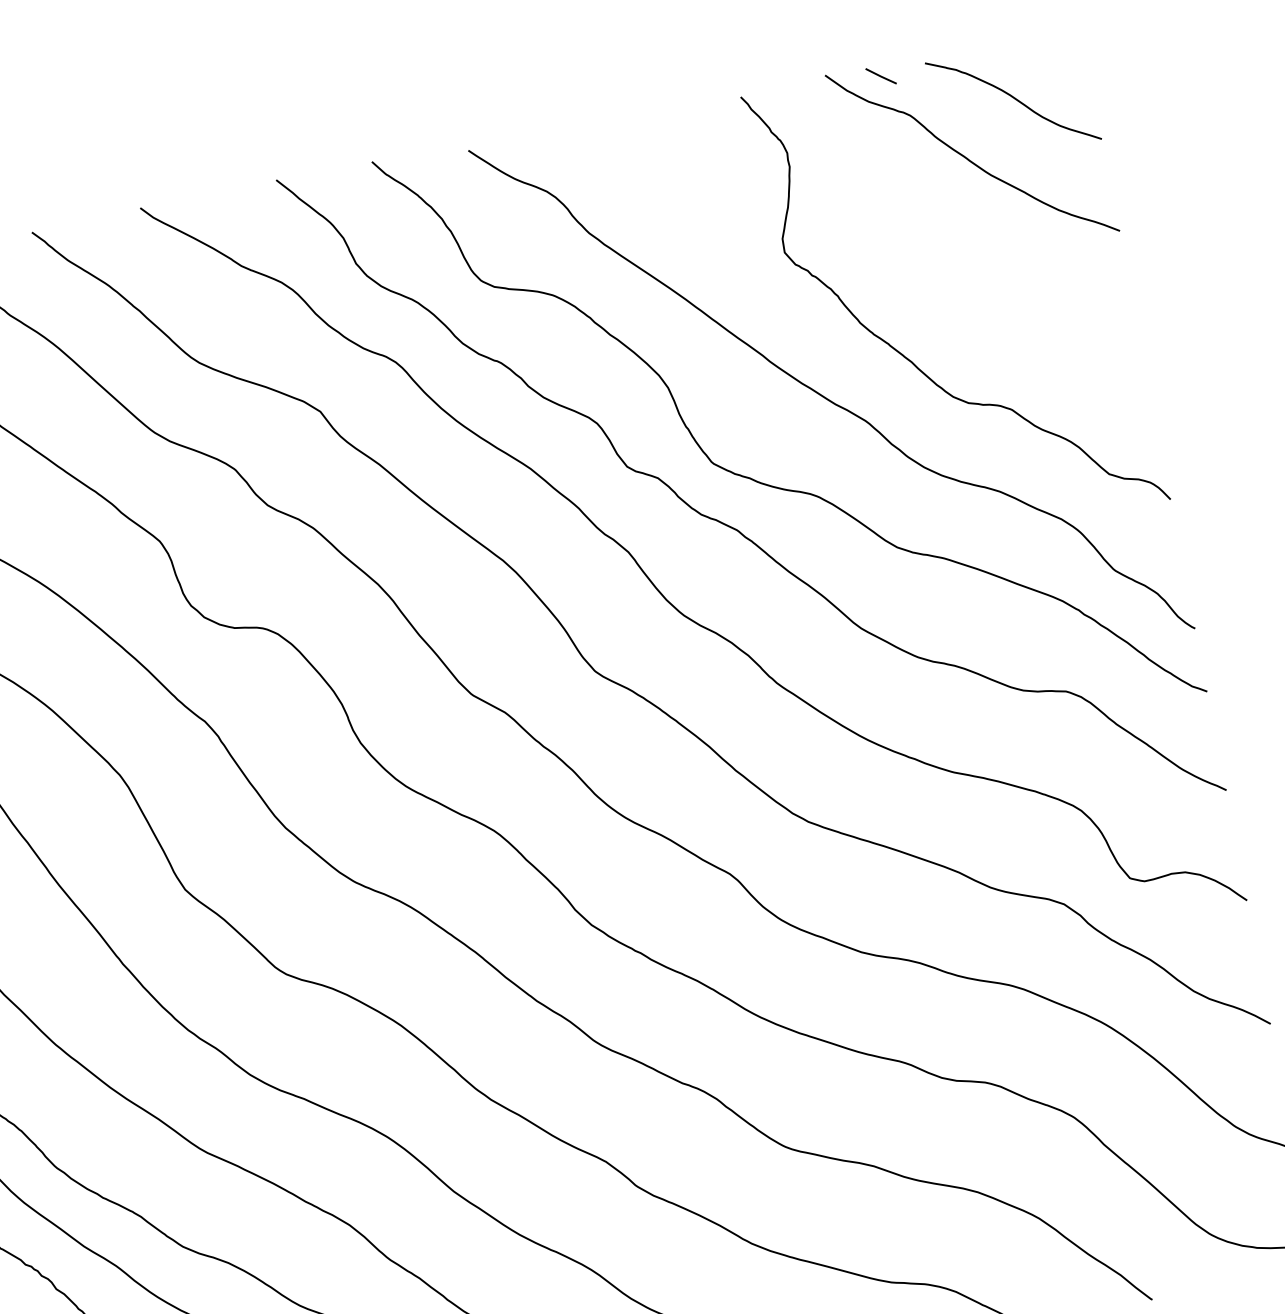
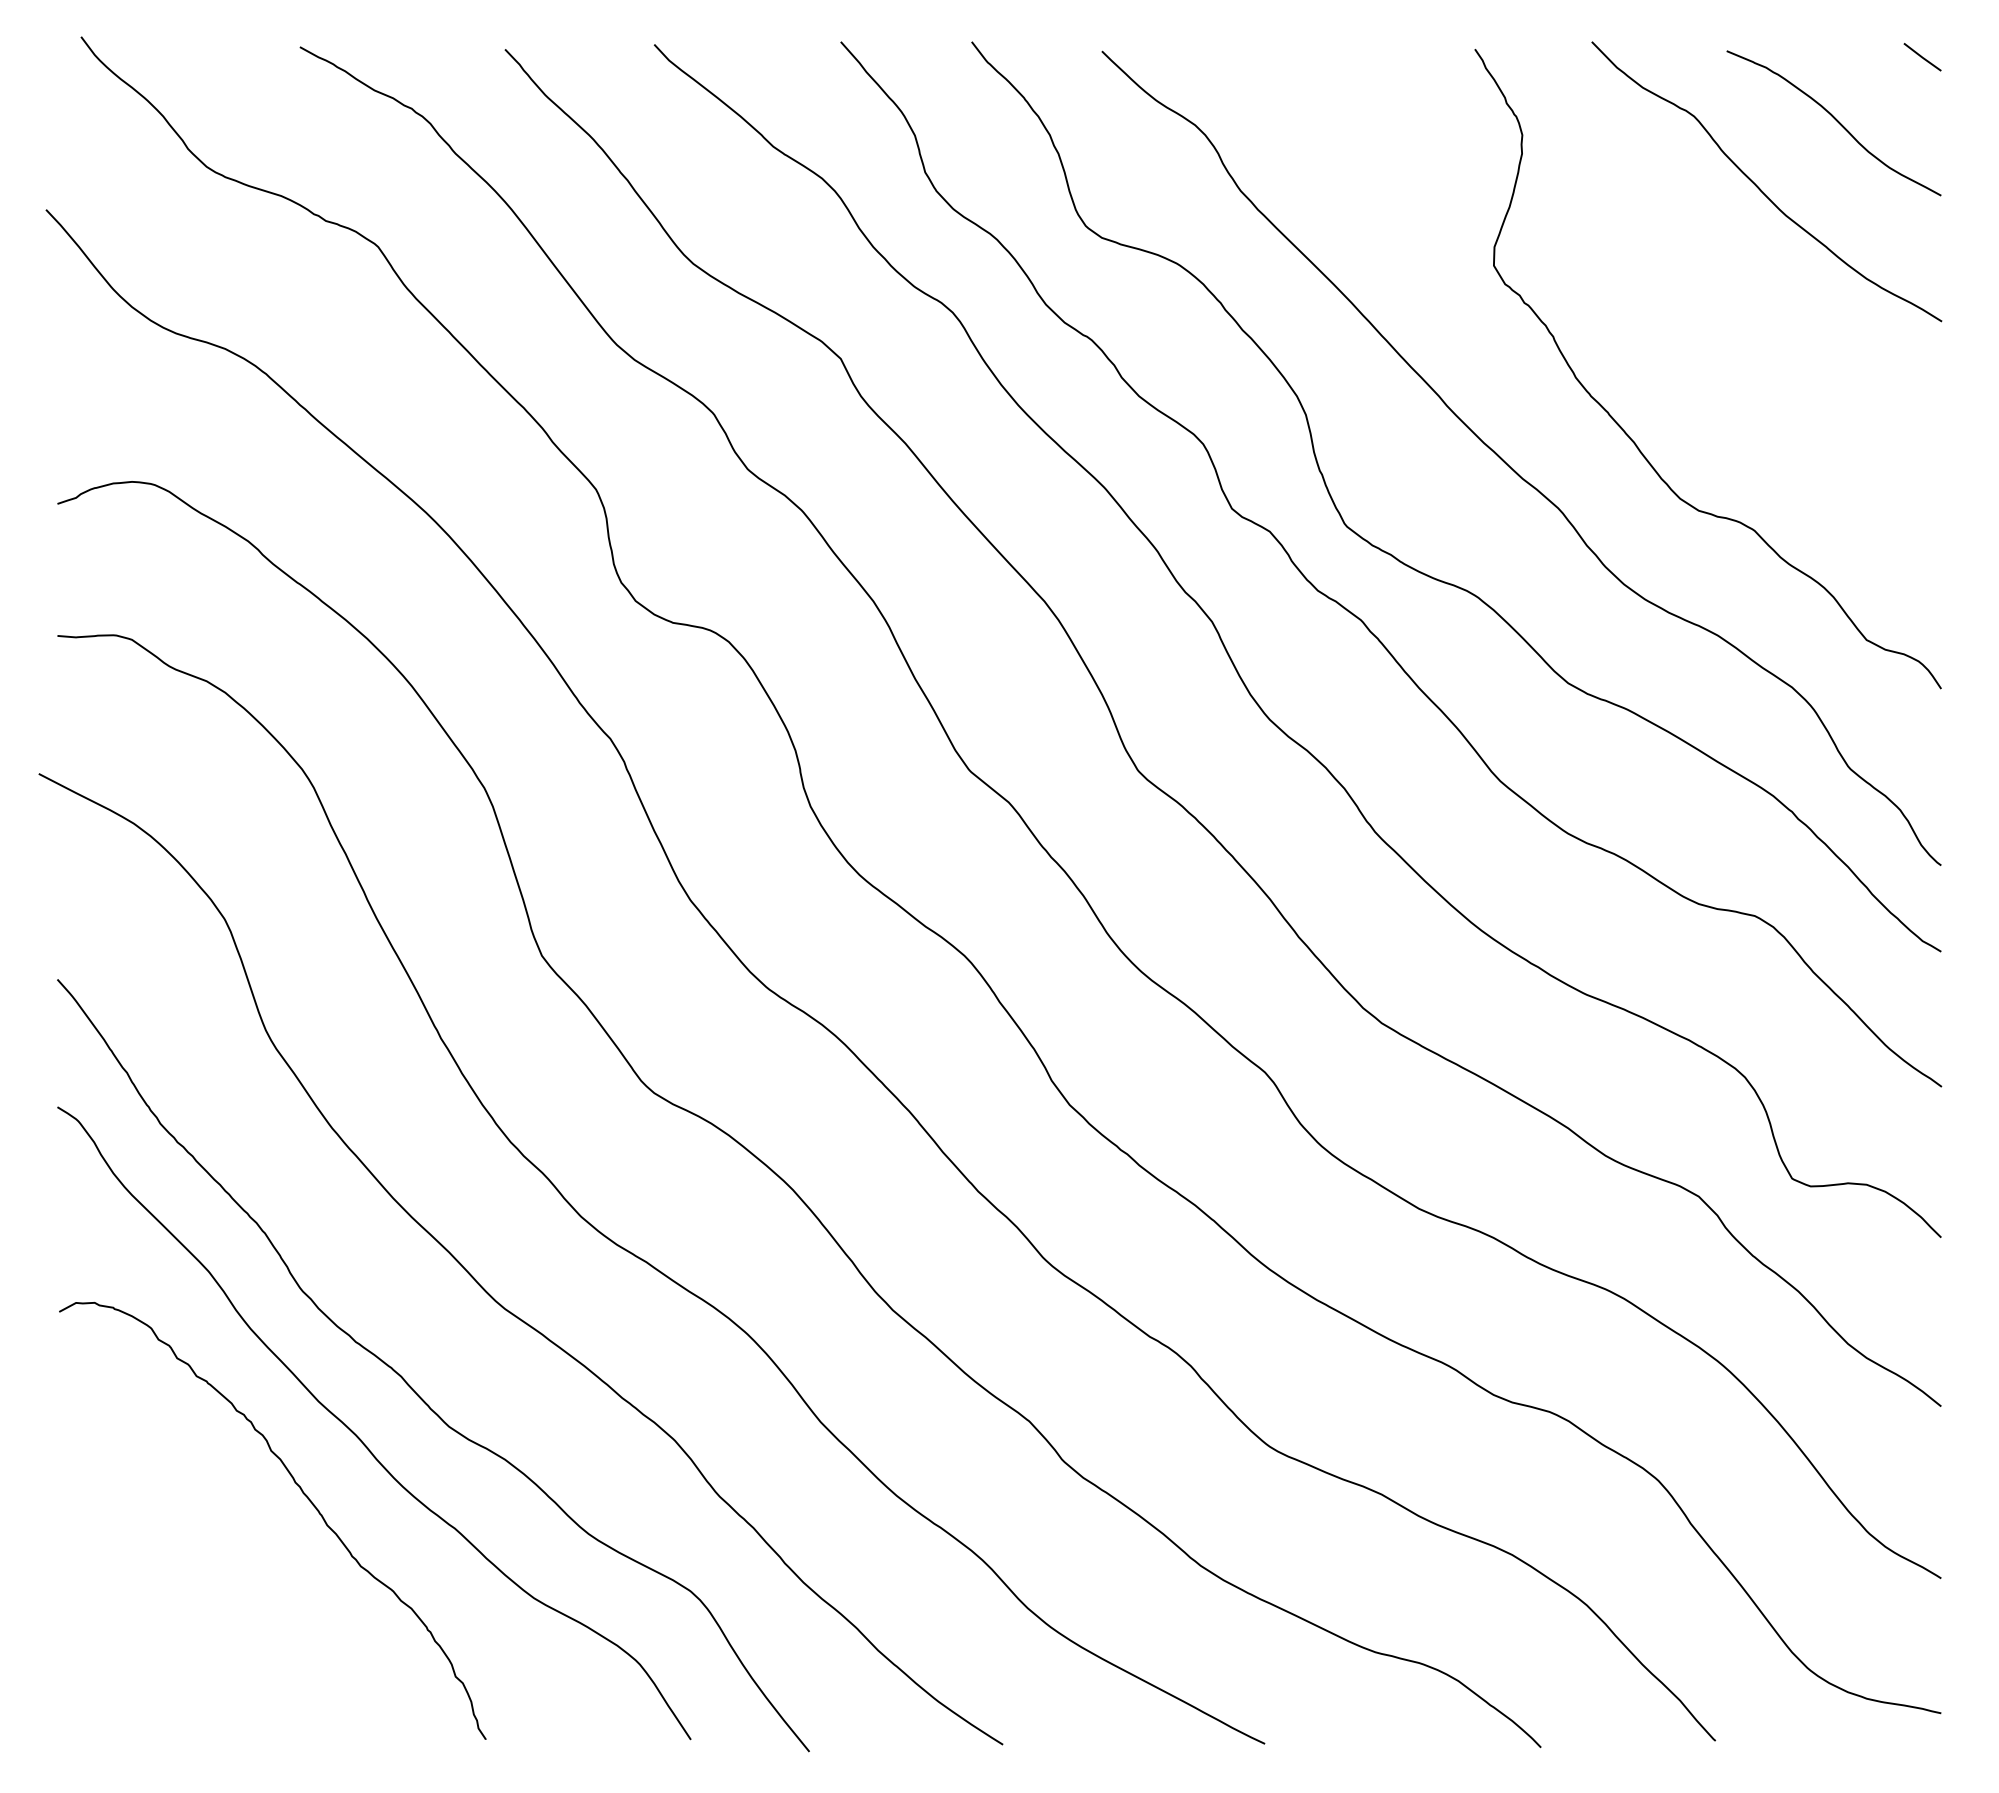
line: (881, 76) -> (1922, 57), moved

